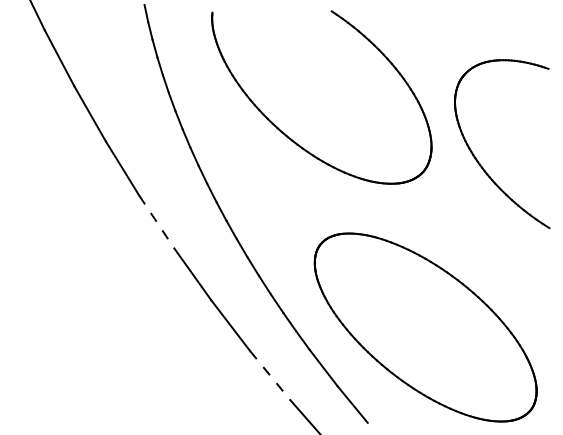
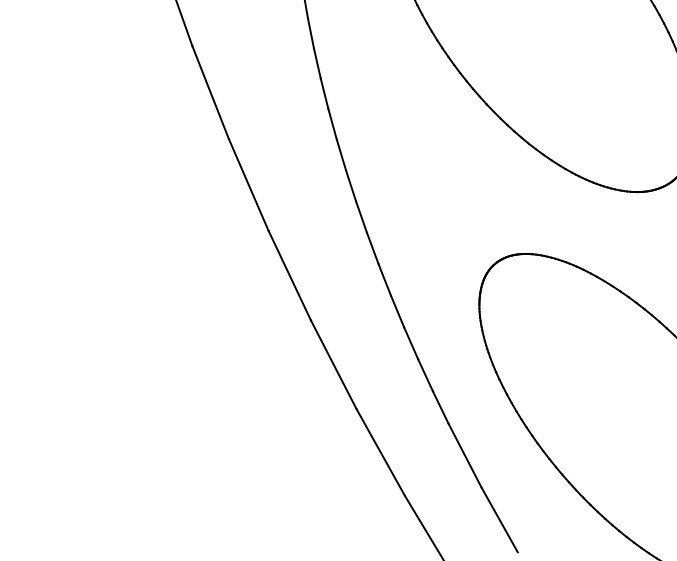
line: (156, 222) -> (247, 185), dashed -> solid
line: (270, 375) -> (381, 452), dashed -> solid

